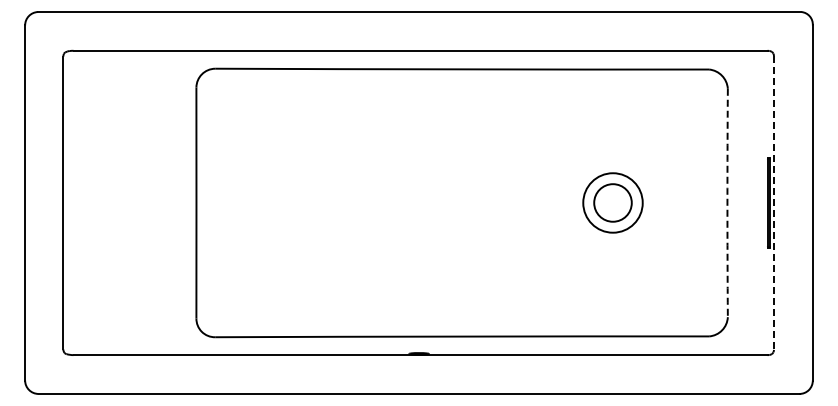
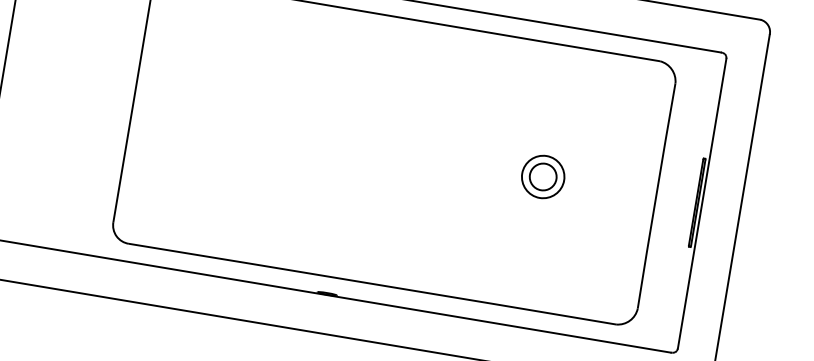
part: (612, 202) -> (542, 176), size x0.71
arc: (727, 202) -> (656, 195), dashed -> solid
line: (774, 202) -> (702, 203), dashed -> solid

